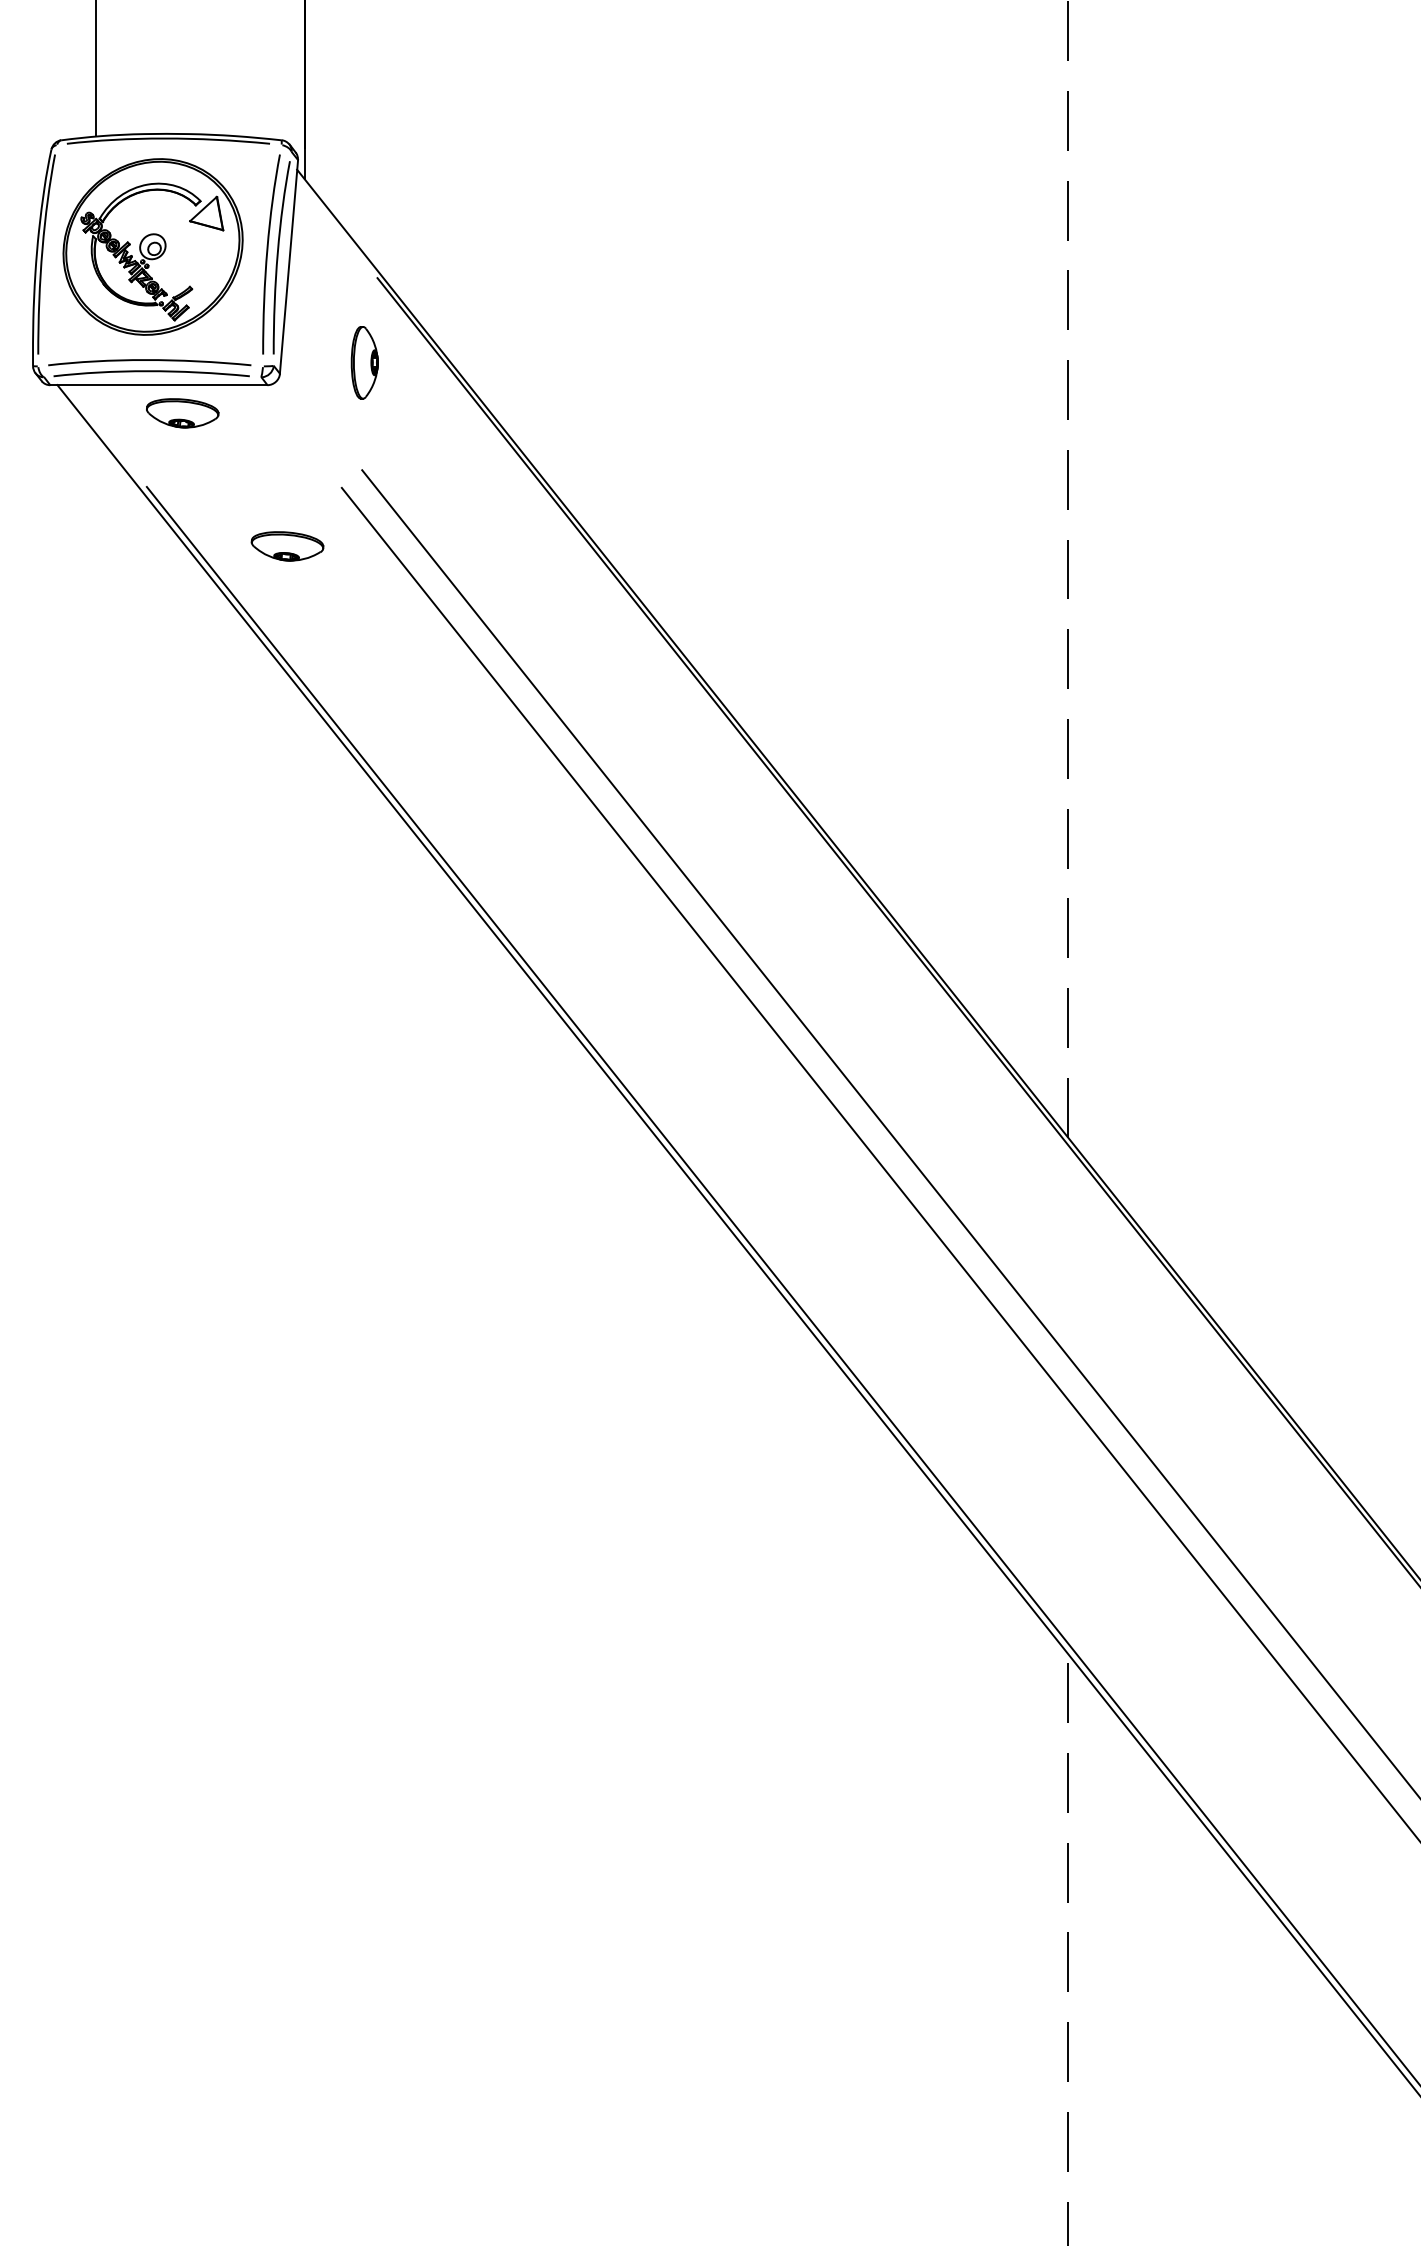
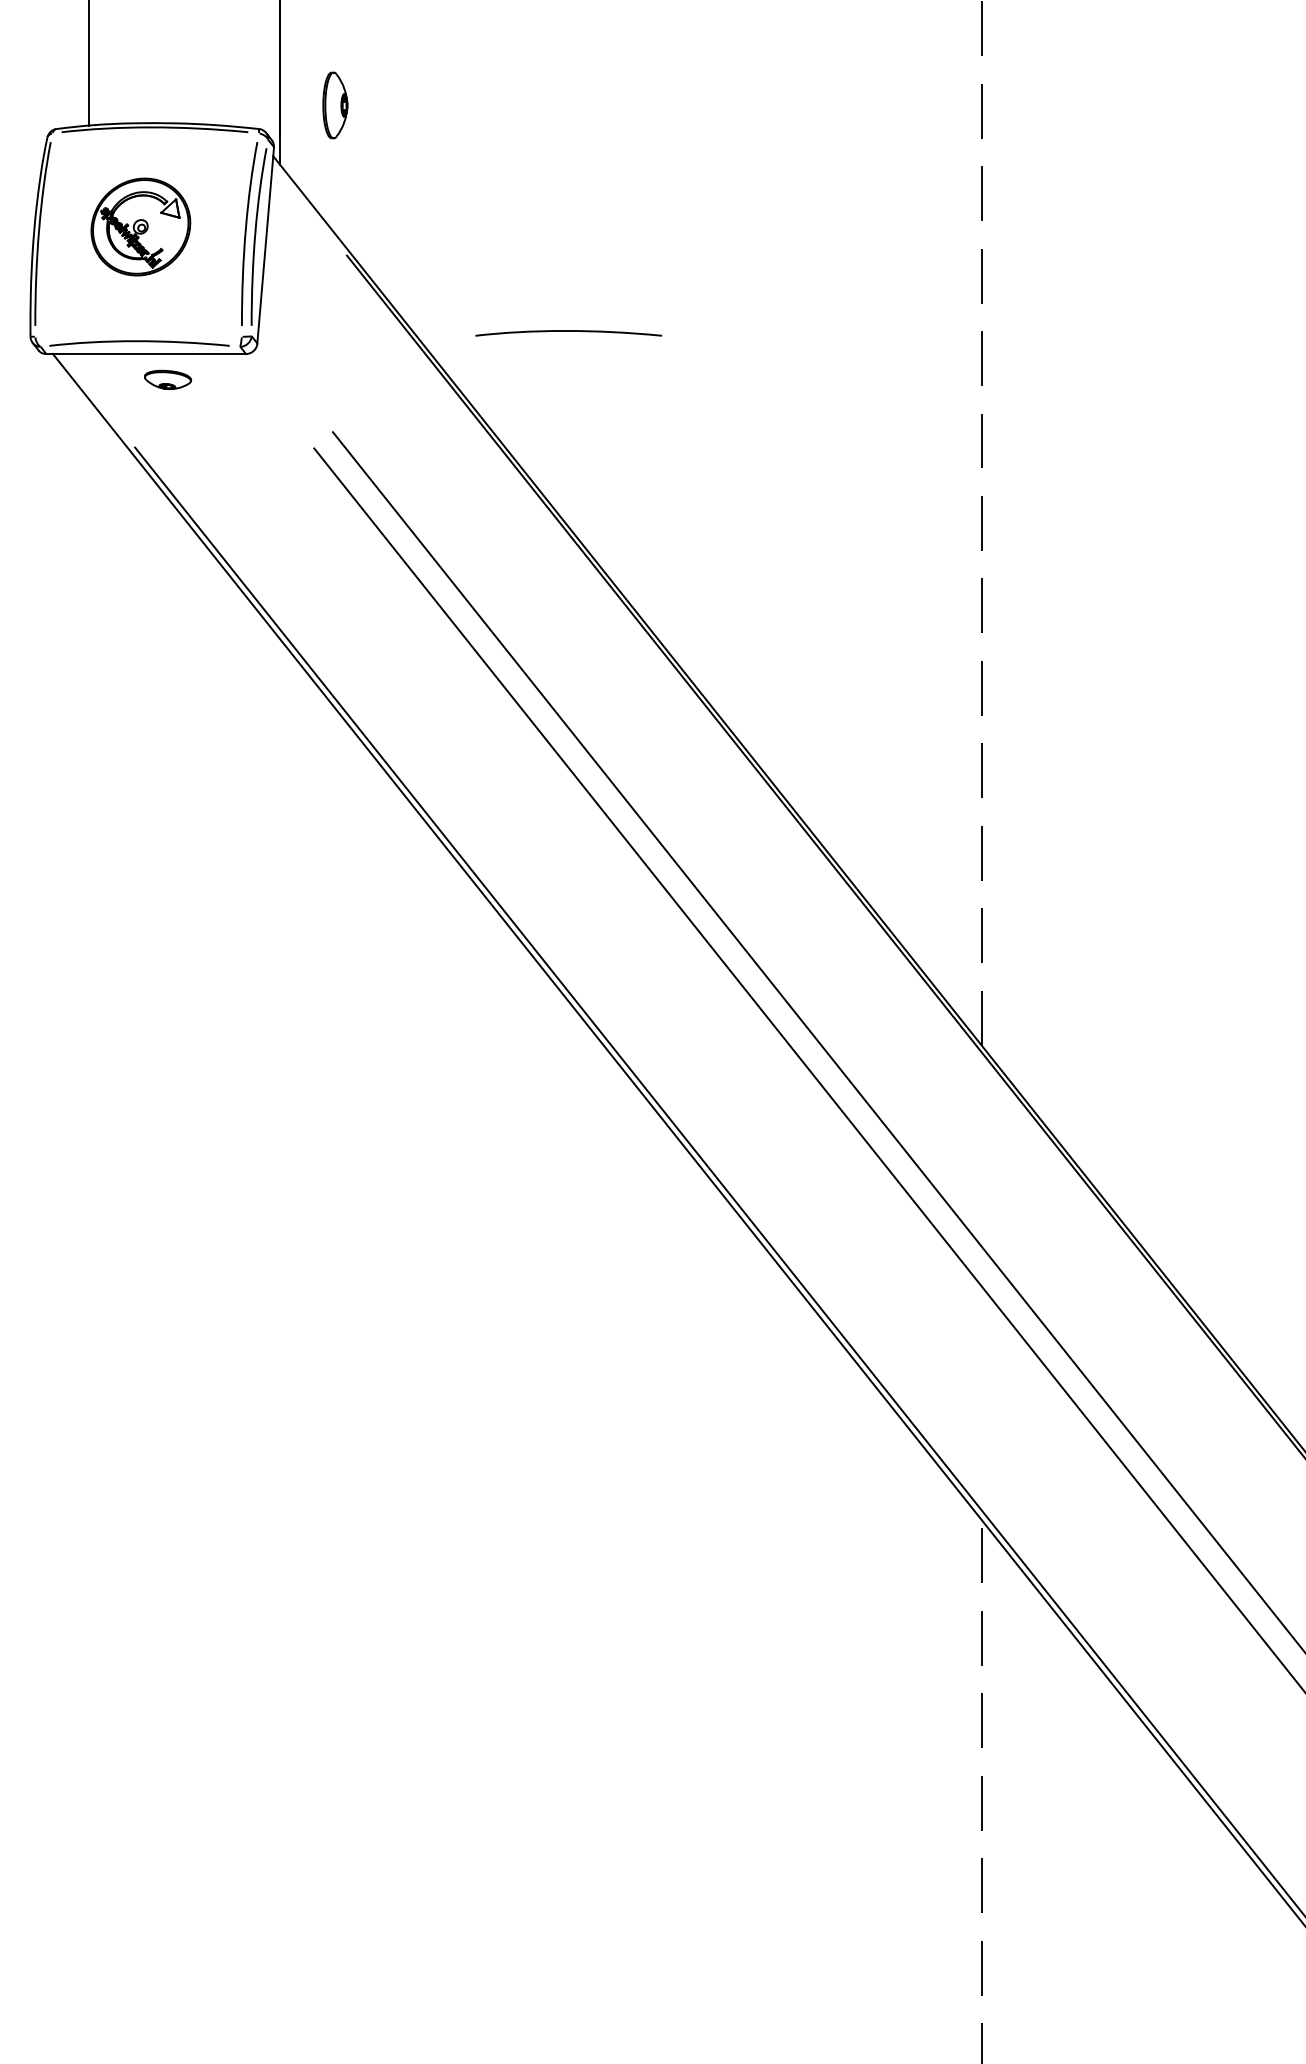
part: (152, 246) -> (140, 226), size x0.6
curve: (149, 360) -> (568, 331), moved
part: (364, 362) -> (335, 105), moved
part: (182, 412) -> (167, 379), size x0.7
part: (287, 546) -> (264, 502), removed

